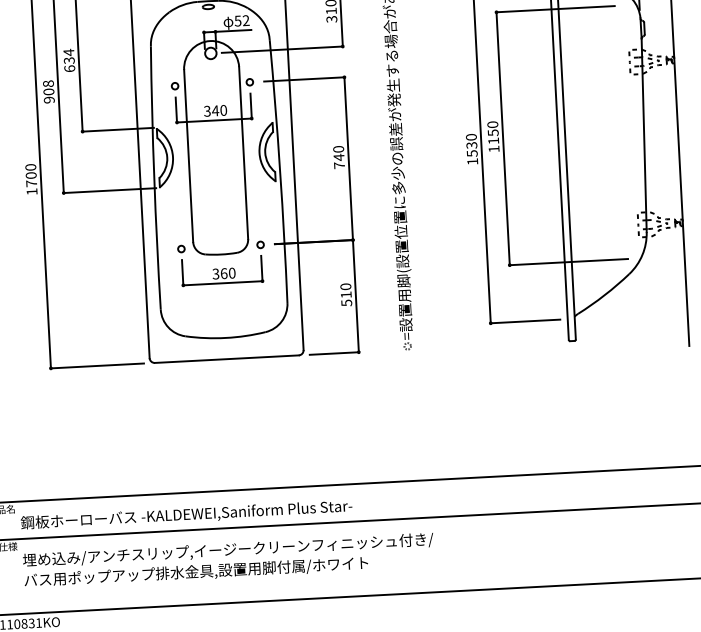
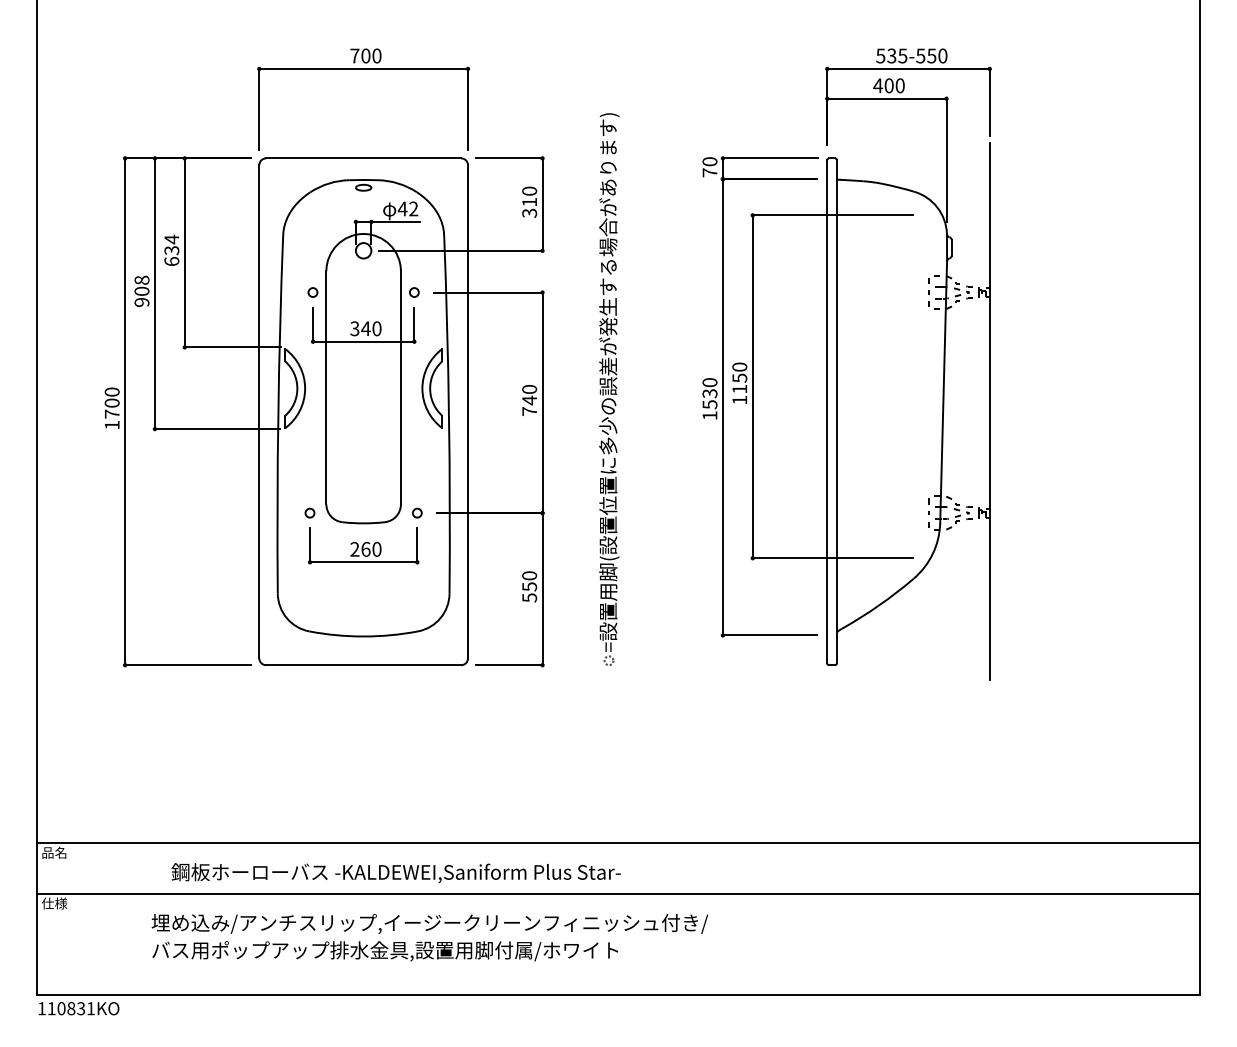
text: (237, 20) -> (402, 208), 52 -> 42
text: (215, 274) -> (354, 549), 360 -> 260
text: (346, 294) -> (529, 586), 510 -> 550
text: (186, 515) -> (395, 873), moved
text: (228, 560) -> (429, 937), moved

